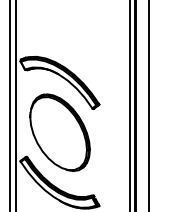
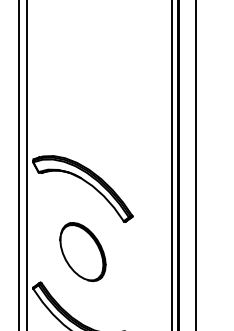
part: (59, 132) -> (82, 251), size x0.6

